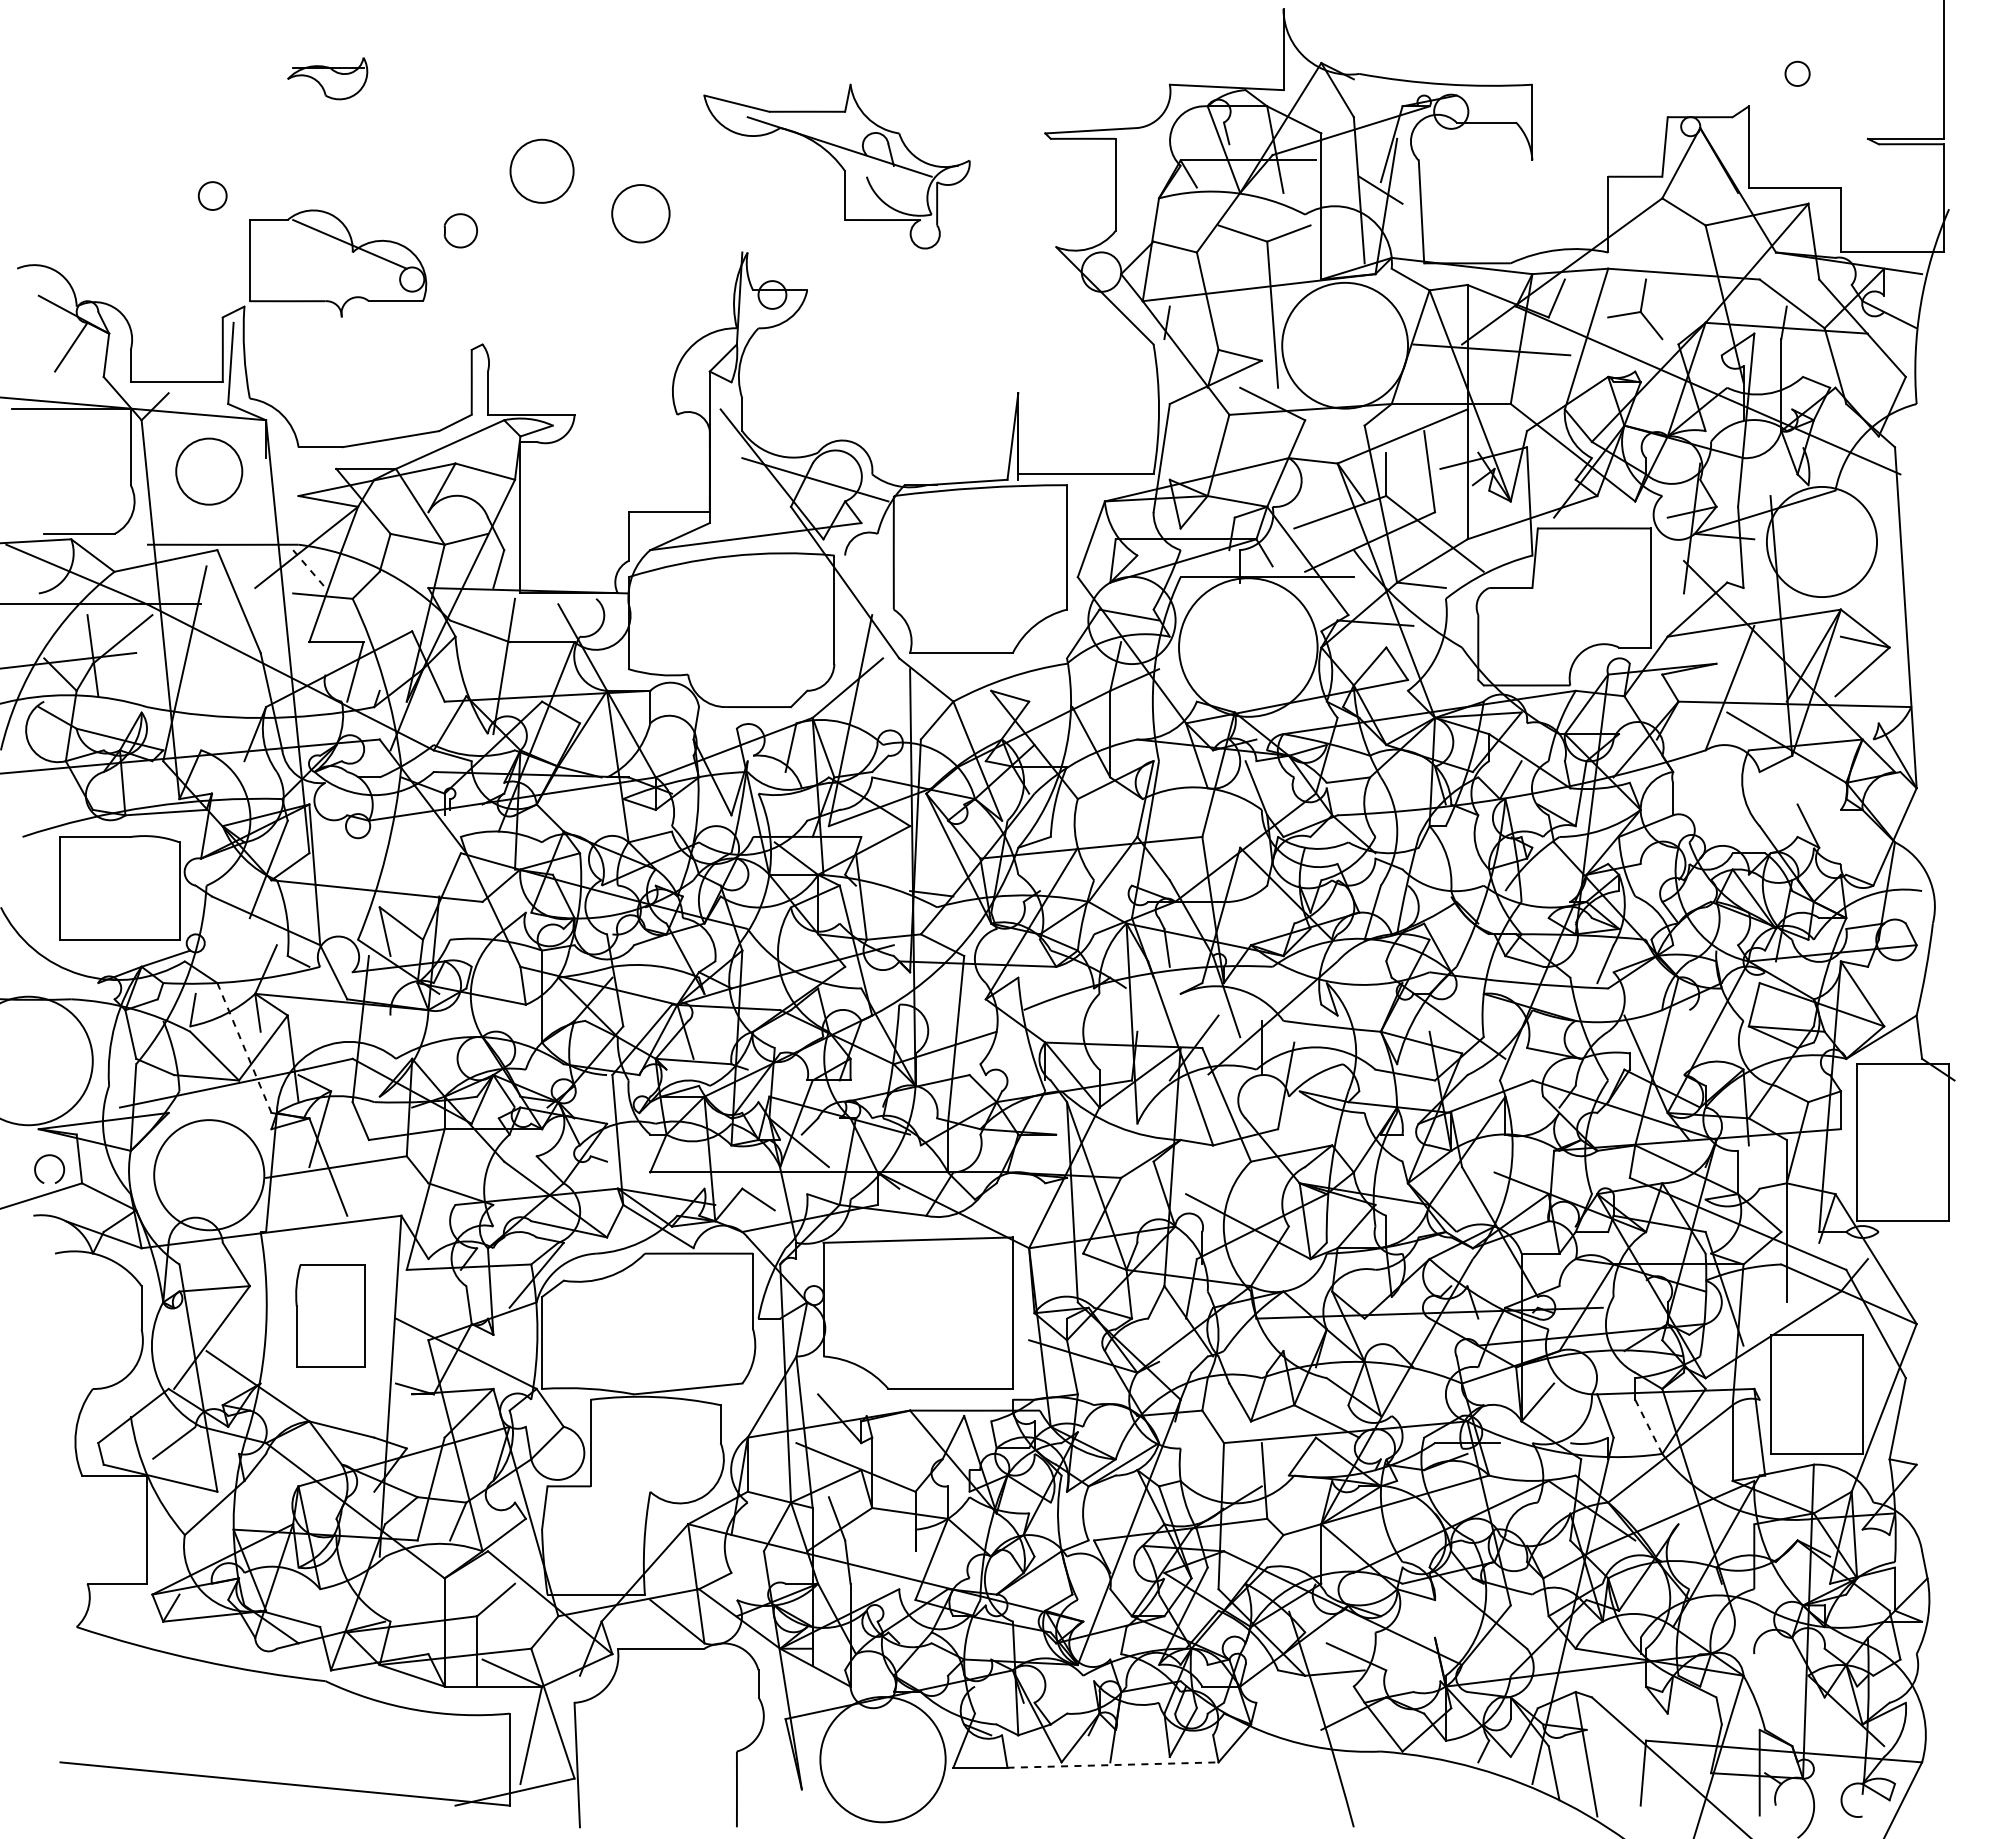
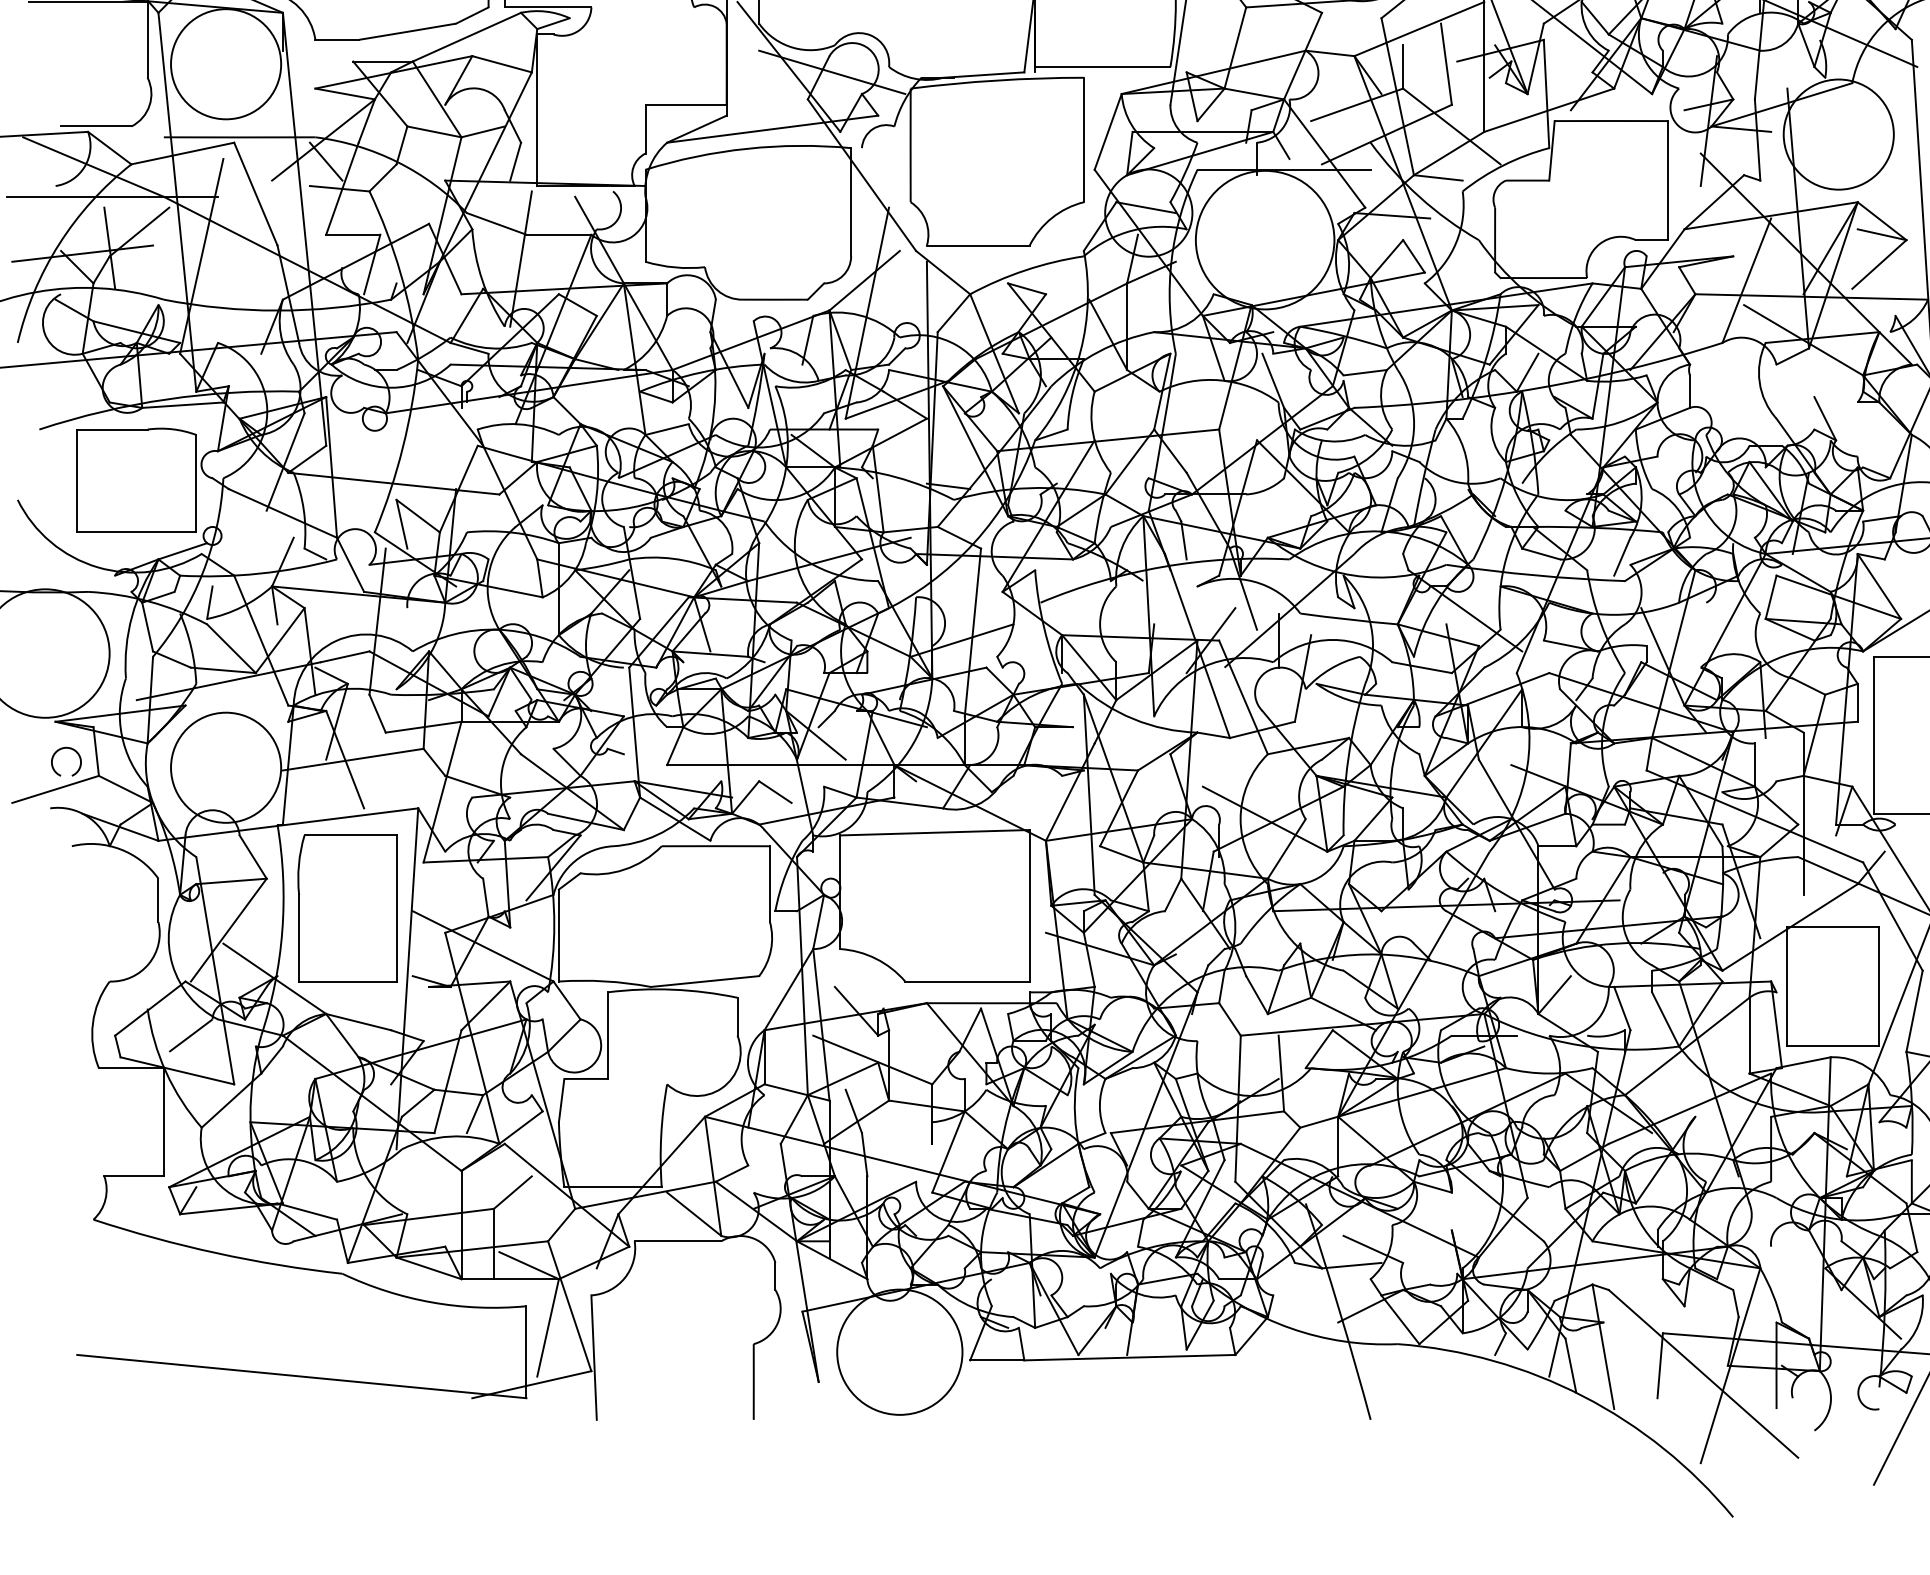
circle: (209, 471) -> (226, 64), size x1.67
line: (309, 569) -> (326, 162), dashed -> solid
line: (244, 1048) -> (261, 641), dashed -> solid
part: (330, 1315) -> (347, 908), size x1.43
line: (1649, 1427) -> (1666, 1020), dashed -> solid
line: (1113, 1765) -> (1130, 1358), dashed -> solid

